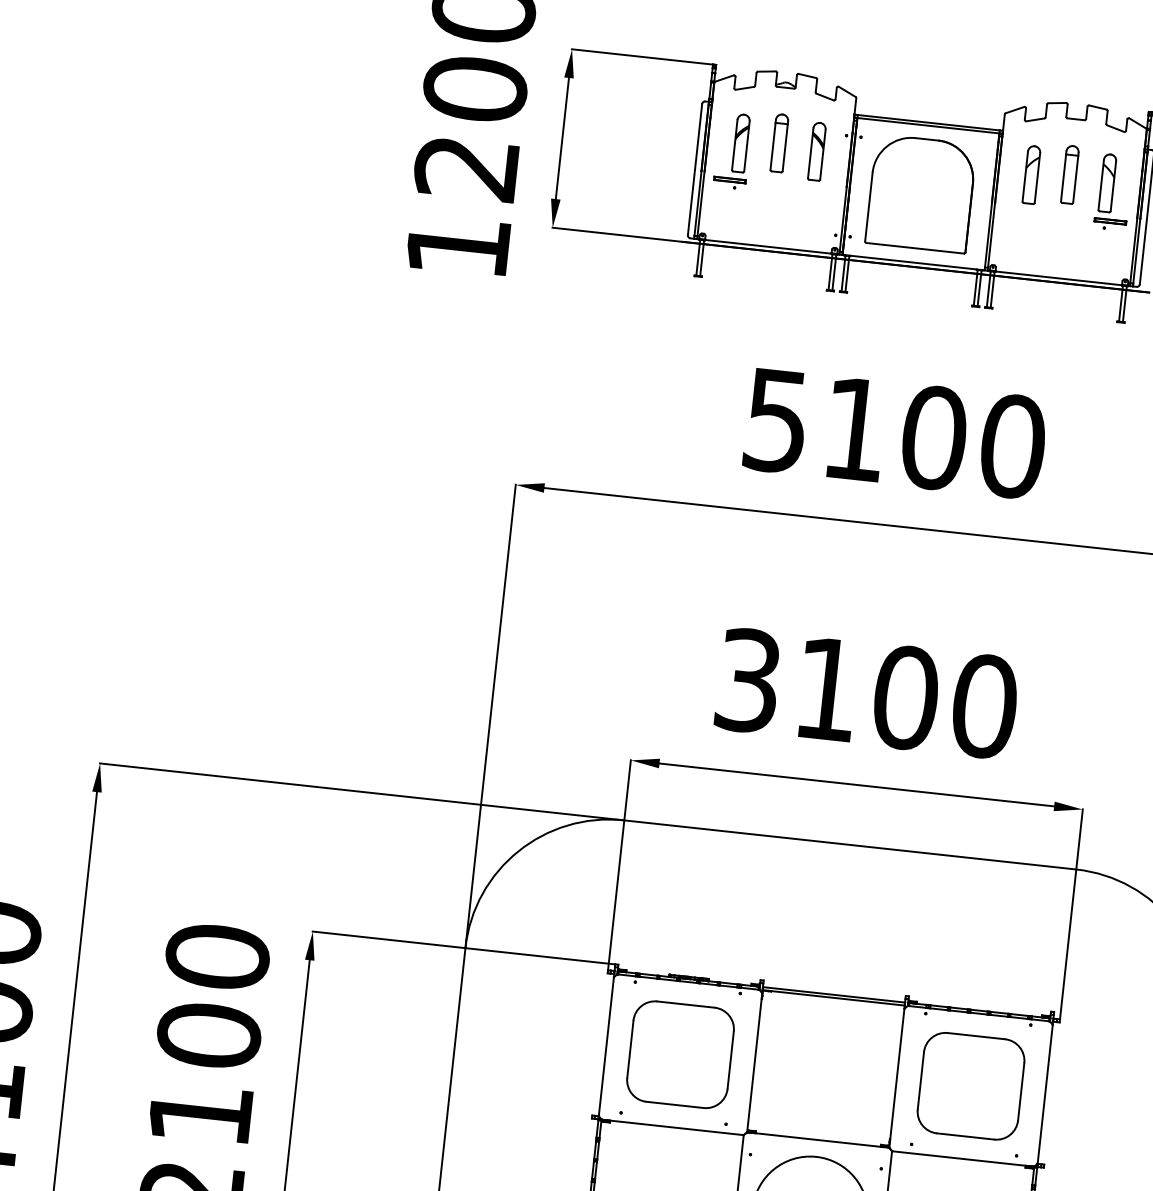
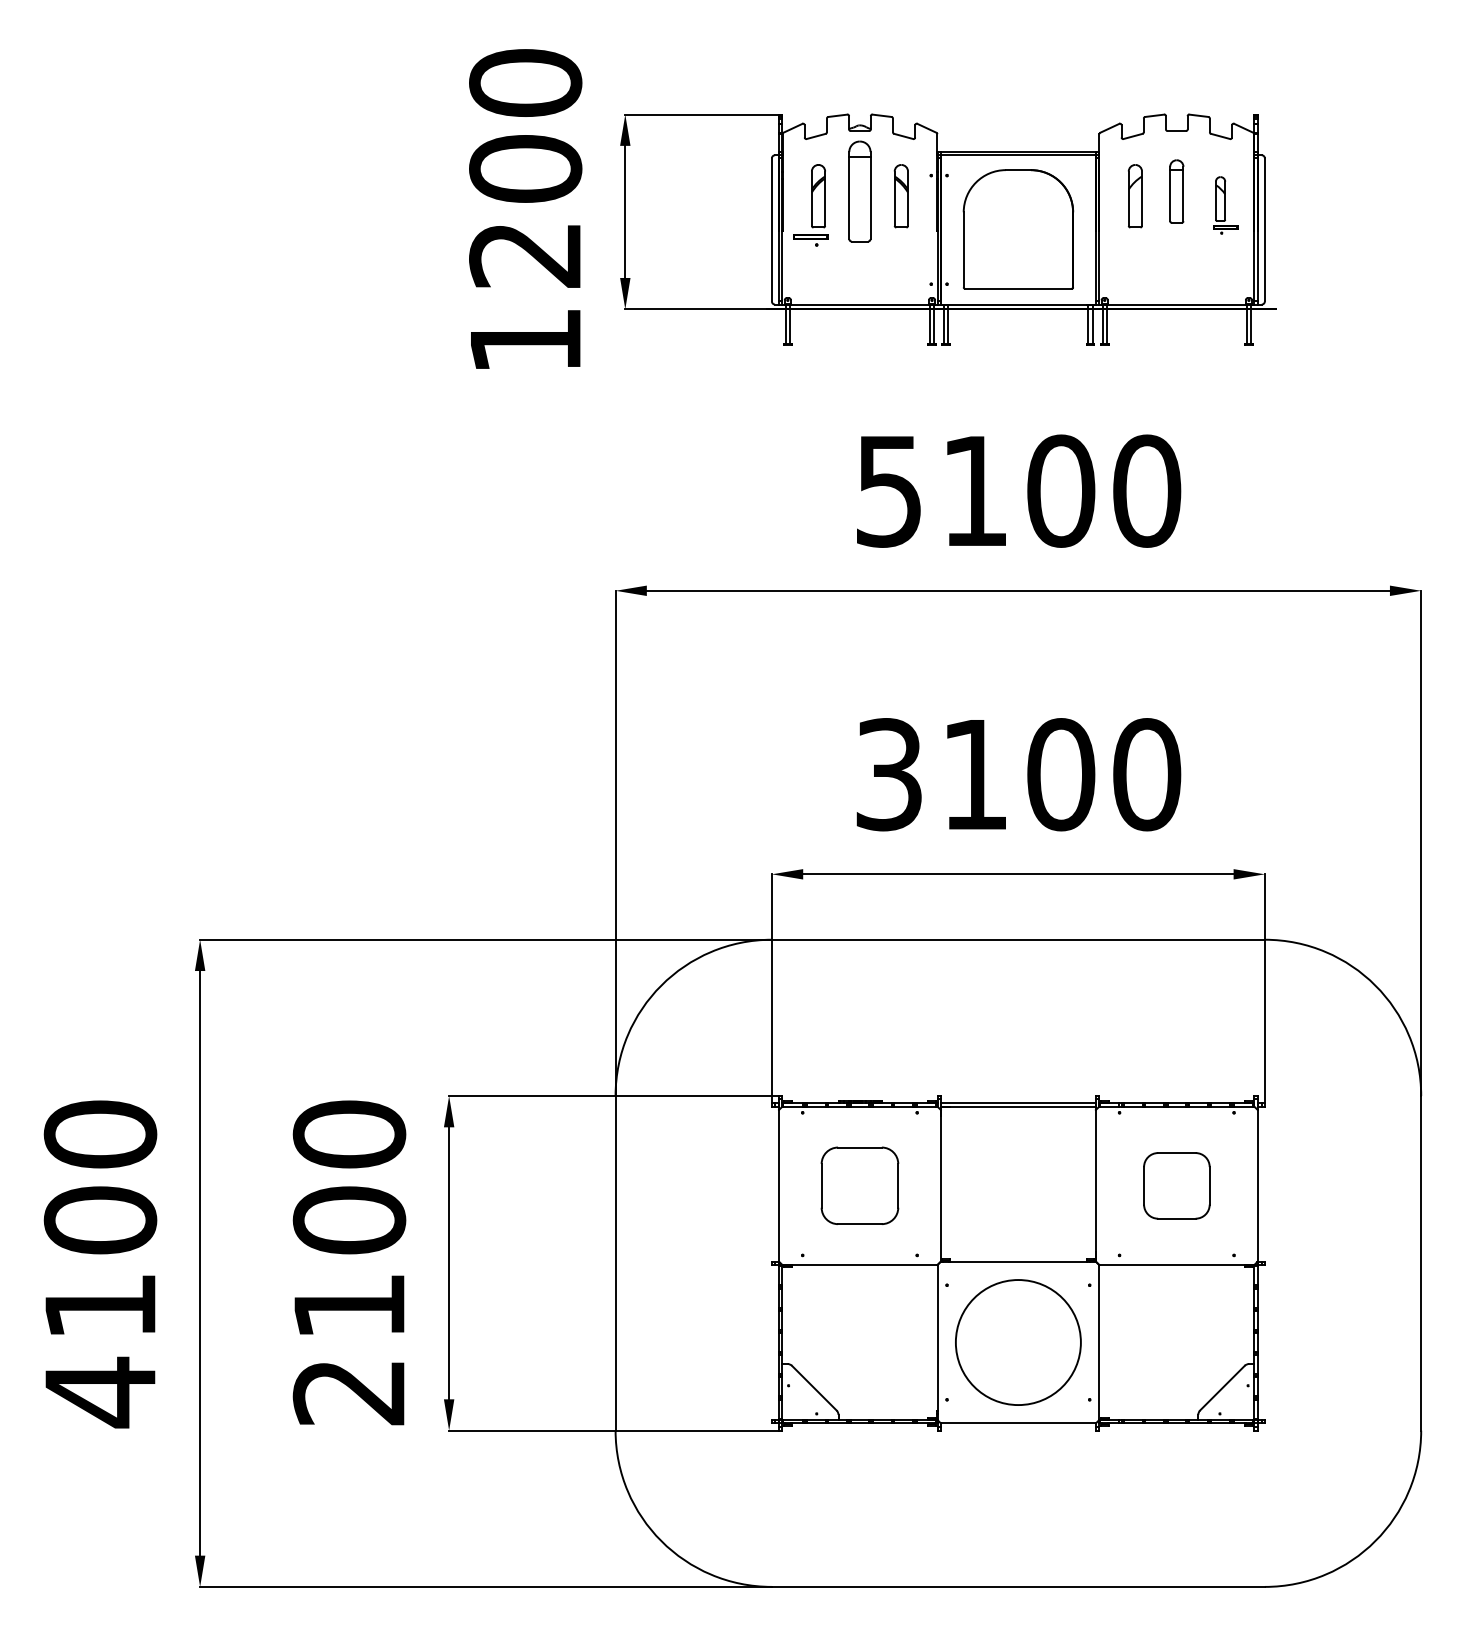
part: (779, 143) -> (859, 191), size x1.6
part: (1113, 192) -> (1225, 205), size x0.7
part: (680, 1054) -> (859, 1185), size x0.7
part: (970, 1085) -> (1176, 1185), size x0.6

